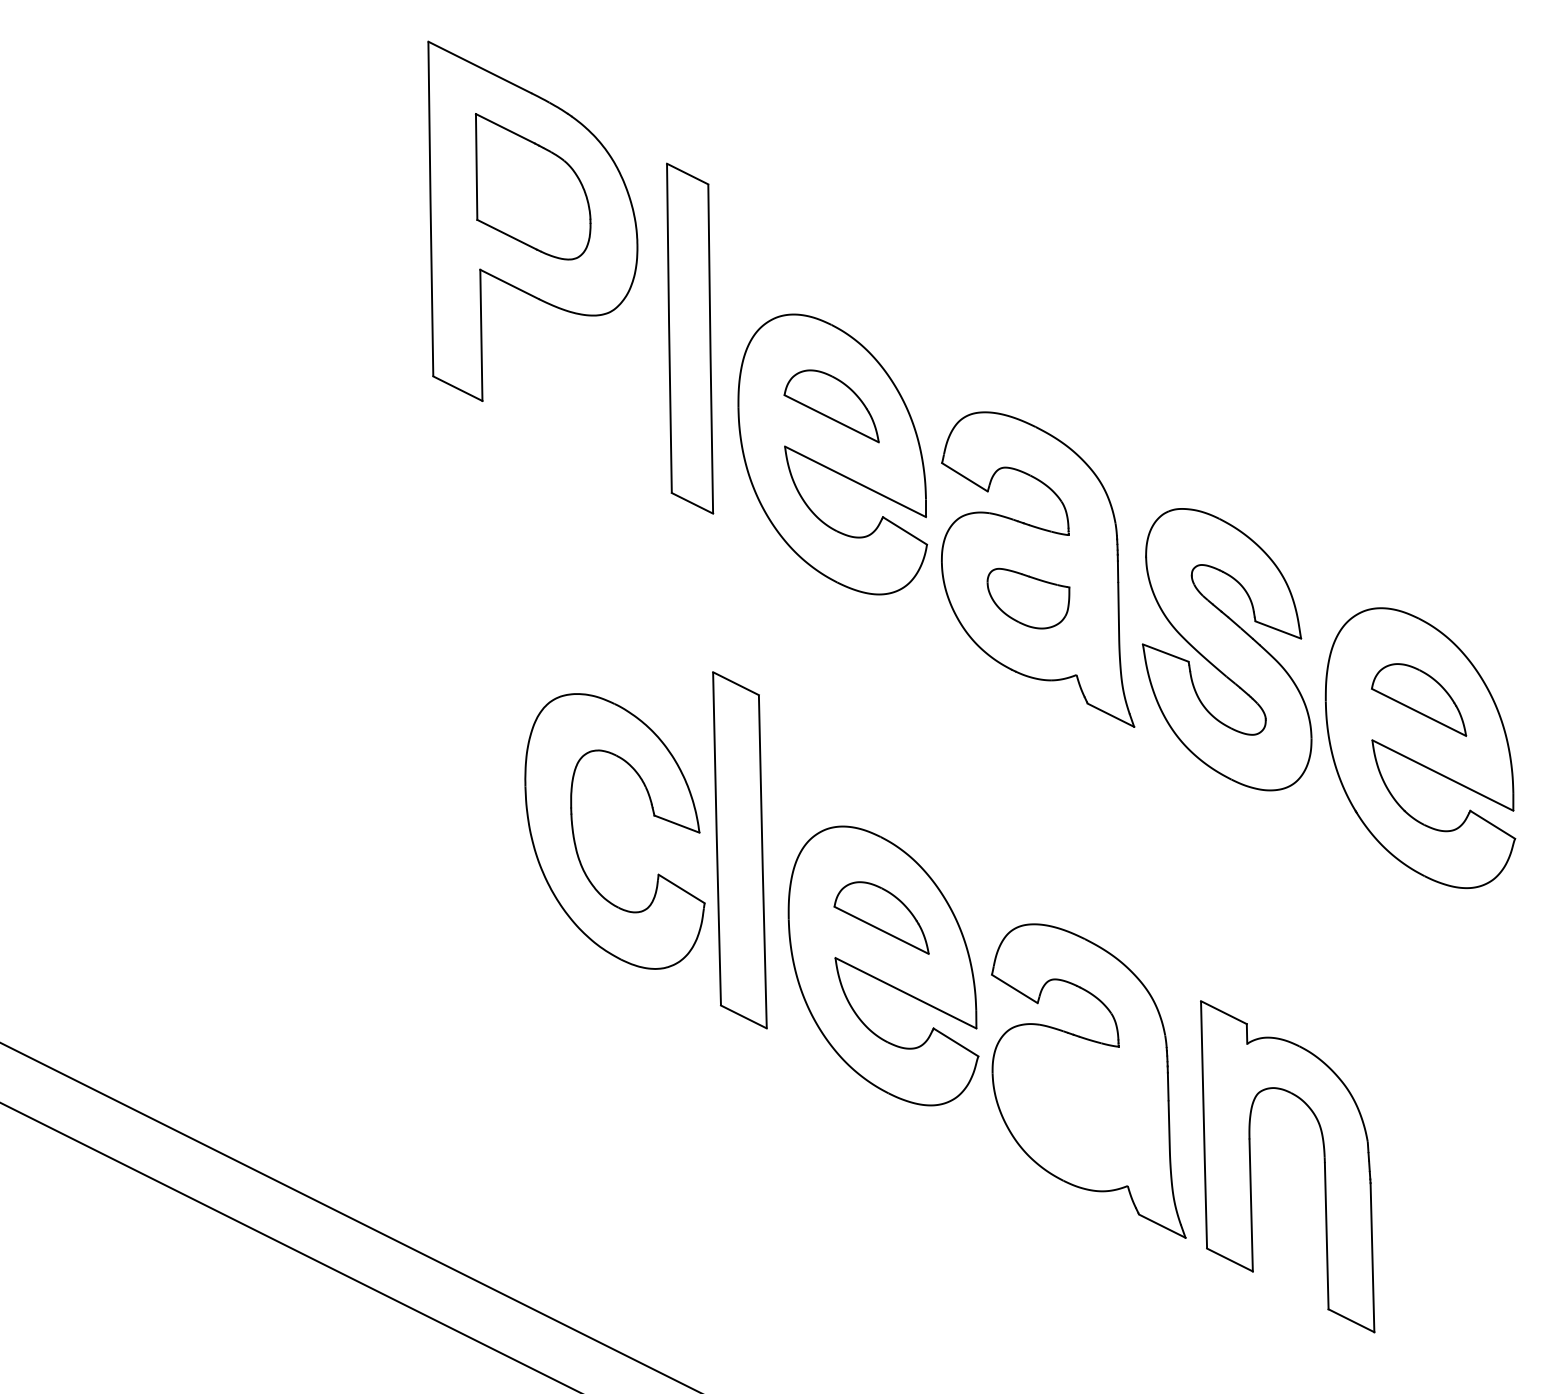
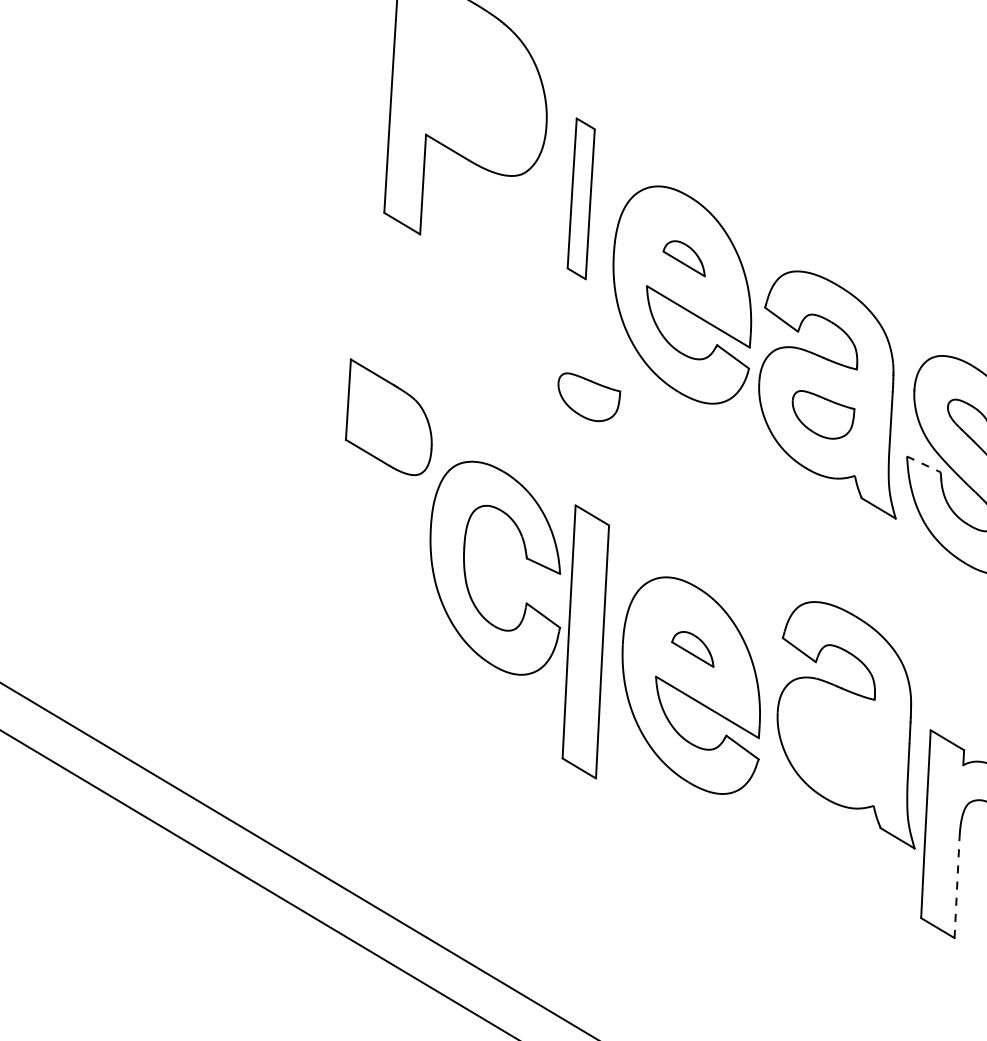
part: (532, 186) -> (389, 417), moved
part: (690, 338) -> (581, 198), size x0.6
part: (831, 406) -> (684, 258), size x0.6
part: (719, 598) -> (588, 397), added
line: (1166, 653) -> (924, 464), solid -> dashed
part: (739, 850) -> (585, 642), moved
part: (881, 917) -> (693, 648), size x0.6
part: (1088, 1080) -> (849, 723), moved
line: (1251, 1204) -> (957, 887), solid -> dashed

